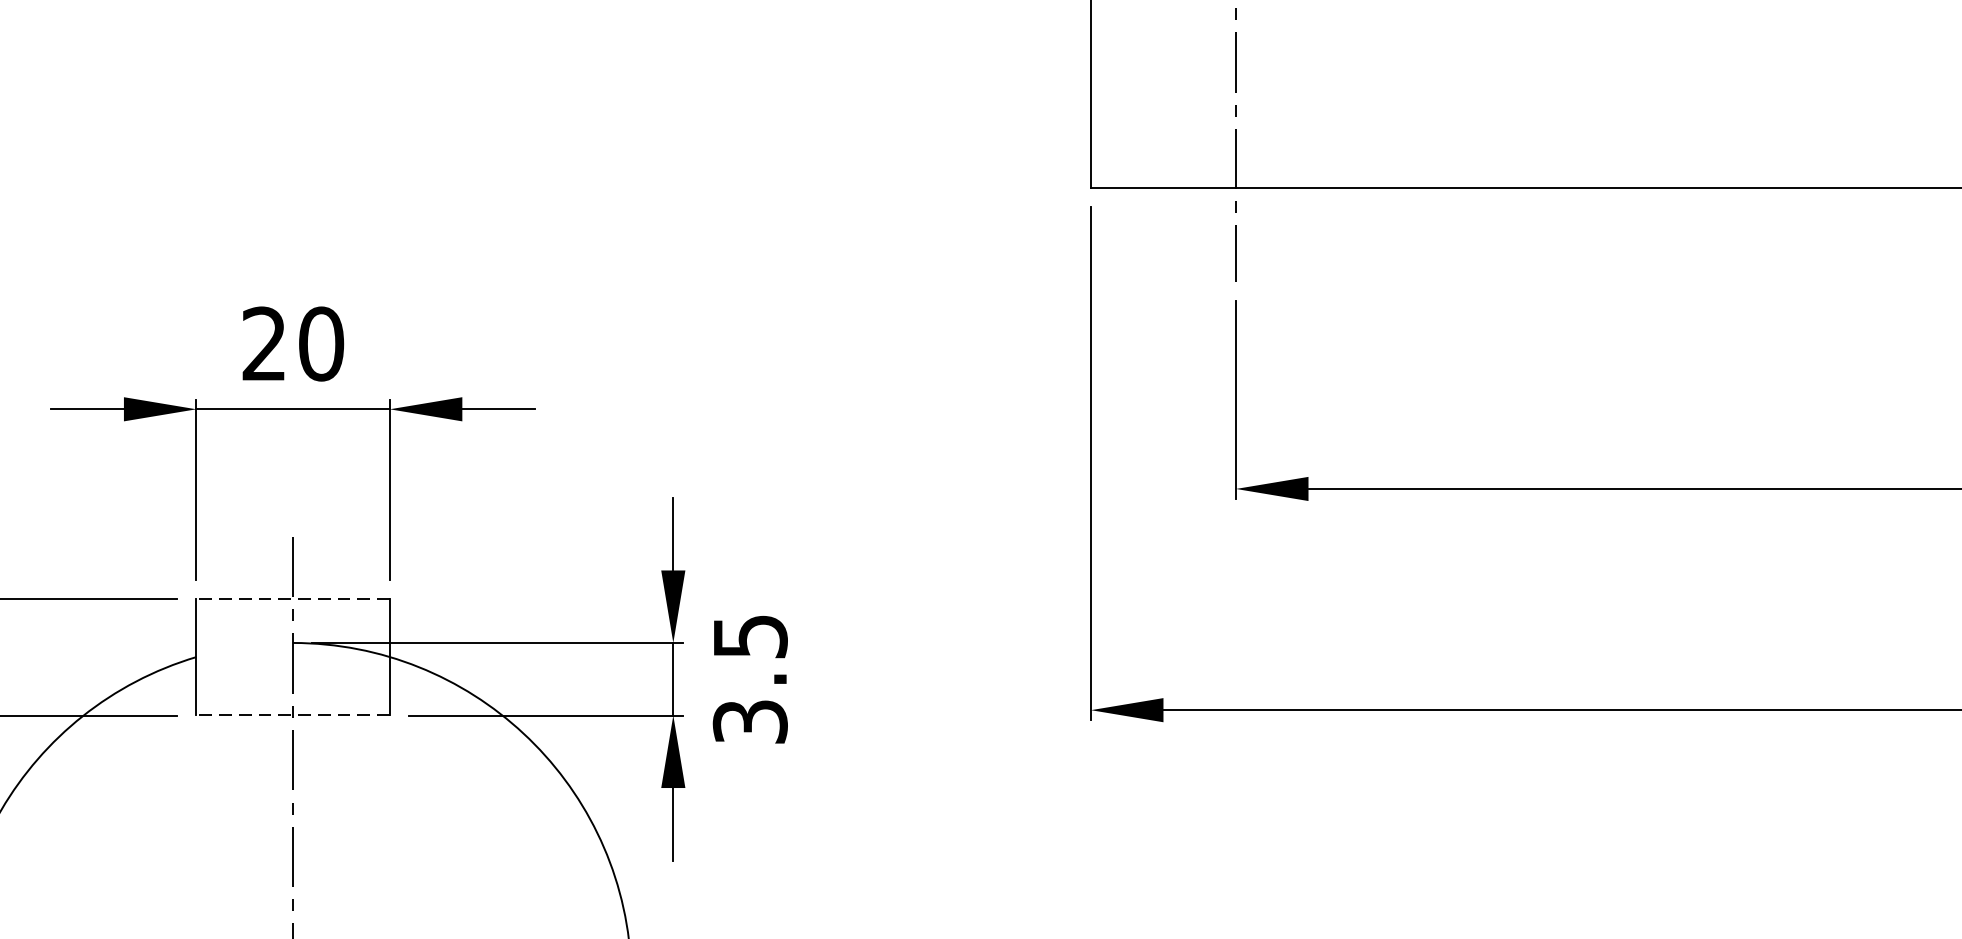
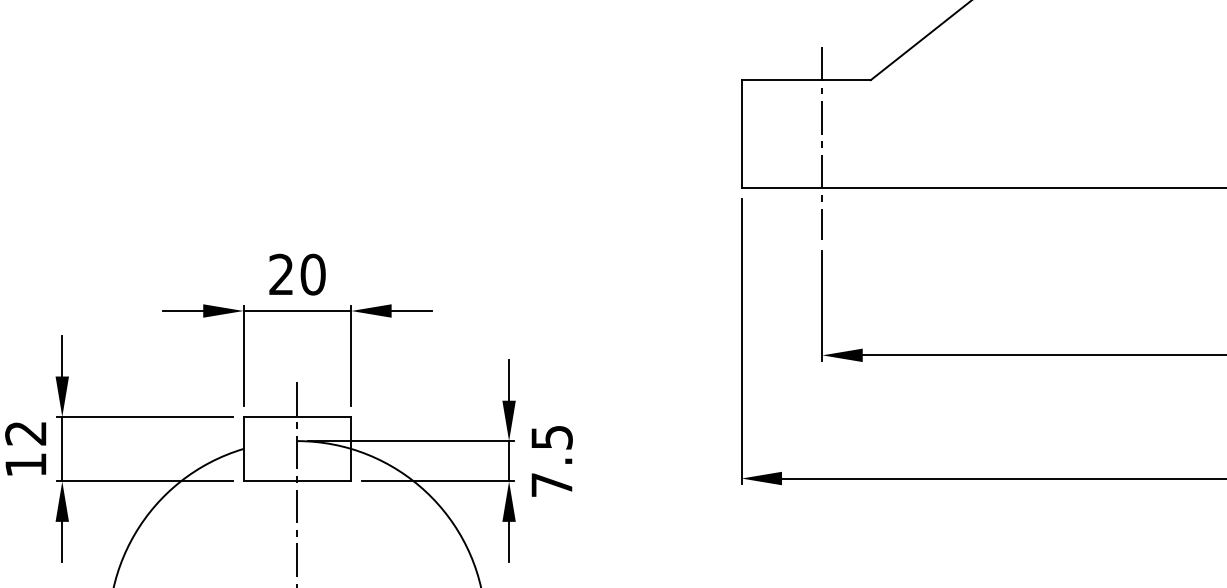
line: (293, 598) -> (297, 416), dashed -> solid
line: (293, 715) -> (297, 481), dashed -> solid
text: (749, 722) -> (551, 485), 3.5 -> 7.5

